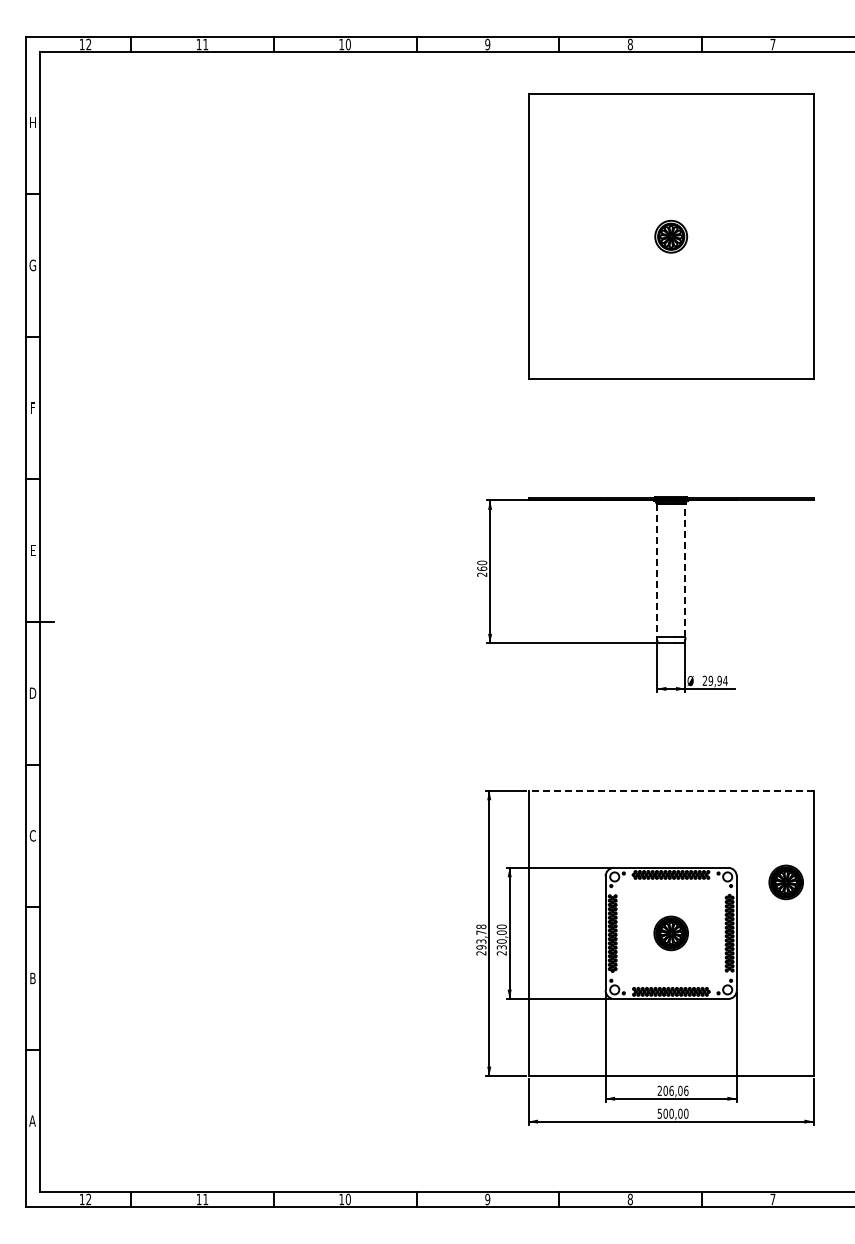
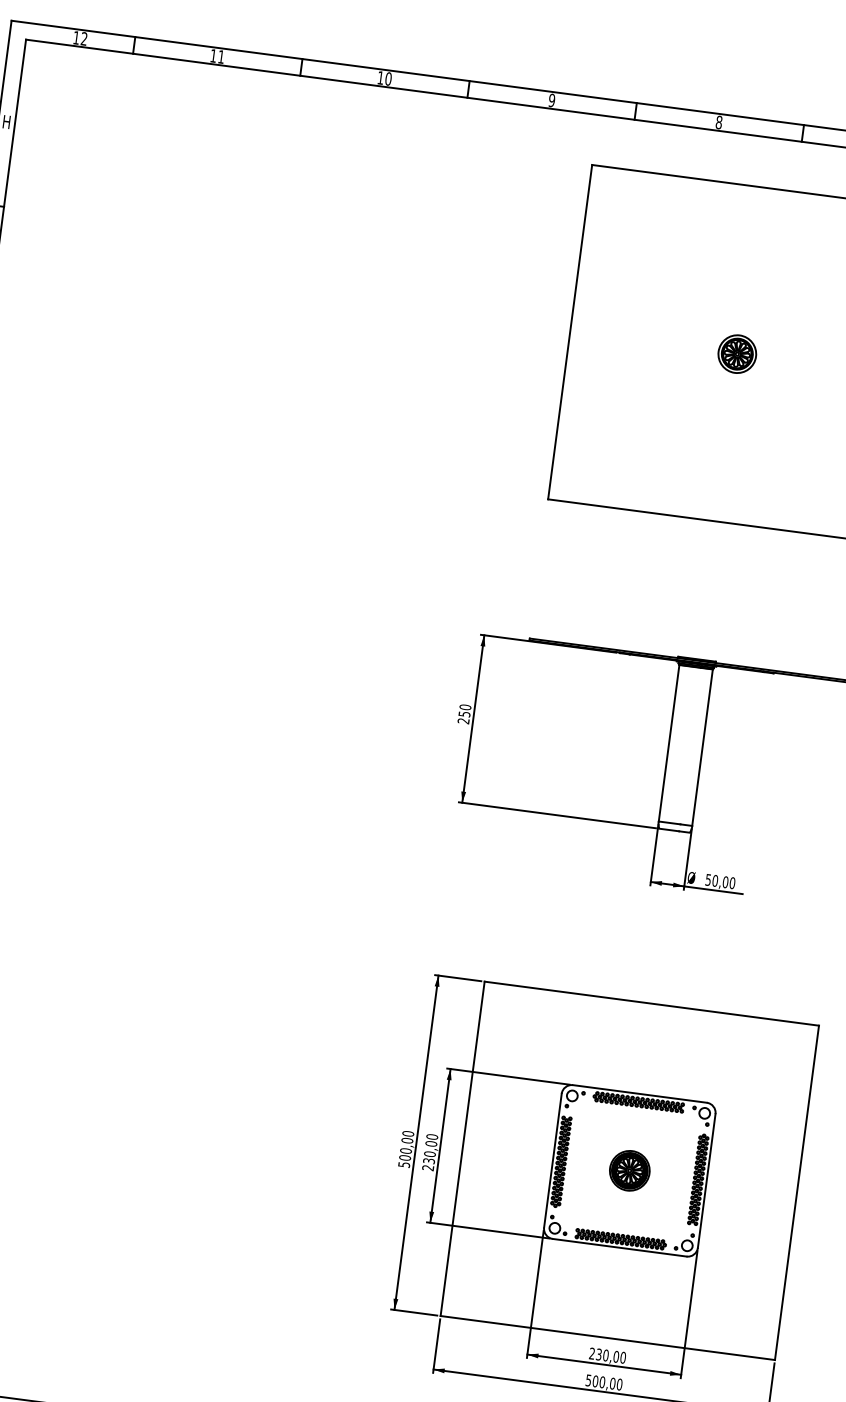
text: (482, 568) -> (464, 713), 260 -> 250
line: (656, 570) -> (668, 743), dashed -> solid
line: (685, 570) -> (702, 747), dashed -> solid
text: (714, 680) -> (719, 881), 29,94 -> 50,00
line: (671, 790) -> (652, 1003), dashed -> solid
part: (785, 882) -> (771, 1128), removed
text: (481, 939) -> (406, 1148), 293,78 -> 500,00
text: (675, 1090) -> (610, 1355), 206,06 -> 230,00

